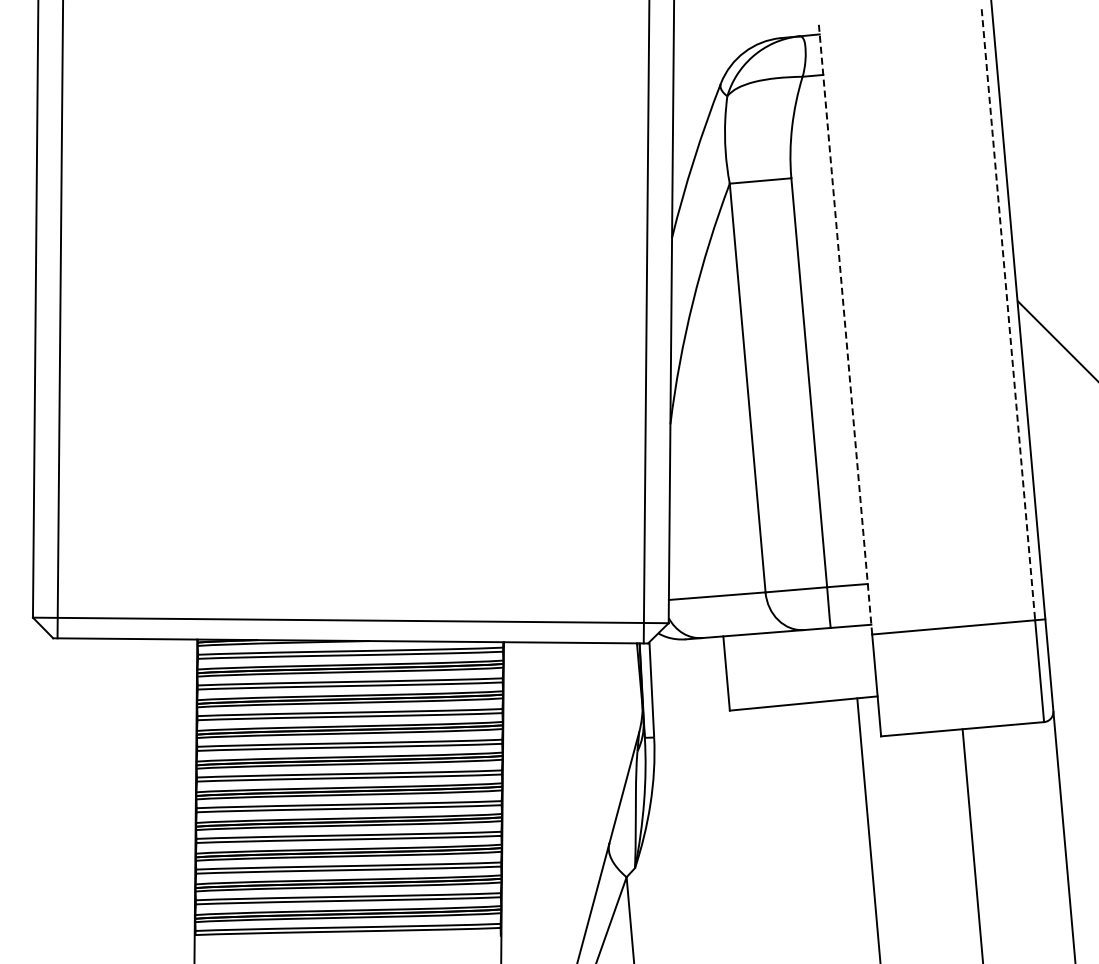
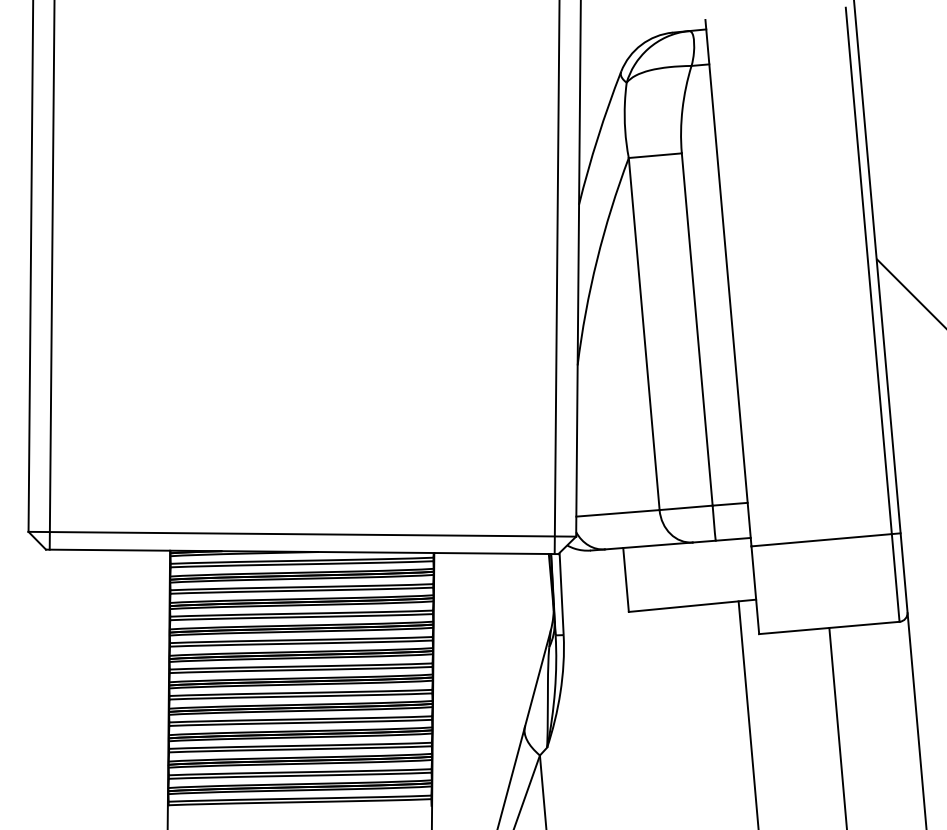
line: (1008, 314) -> (868, 270), dashed -> solid
line: (845, 328) -> (728, 282), dashed -> solid

